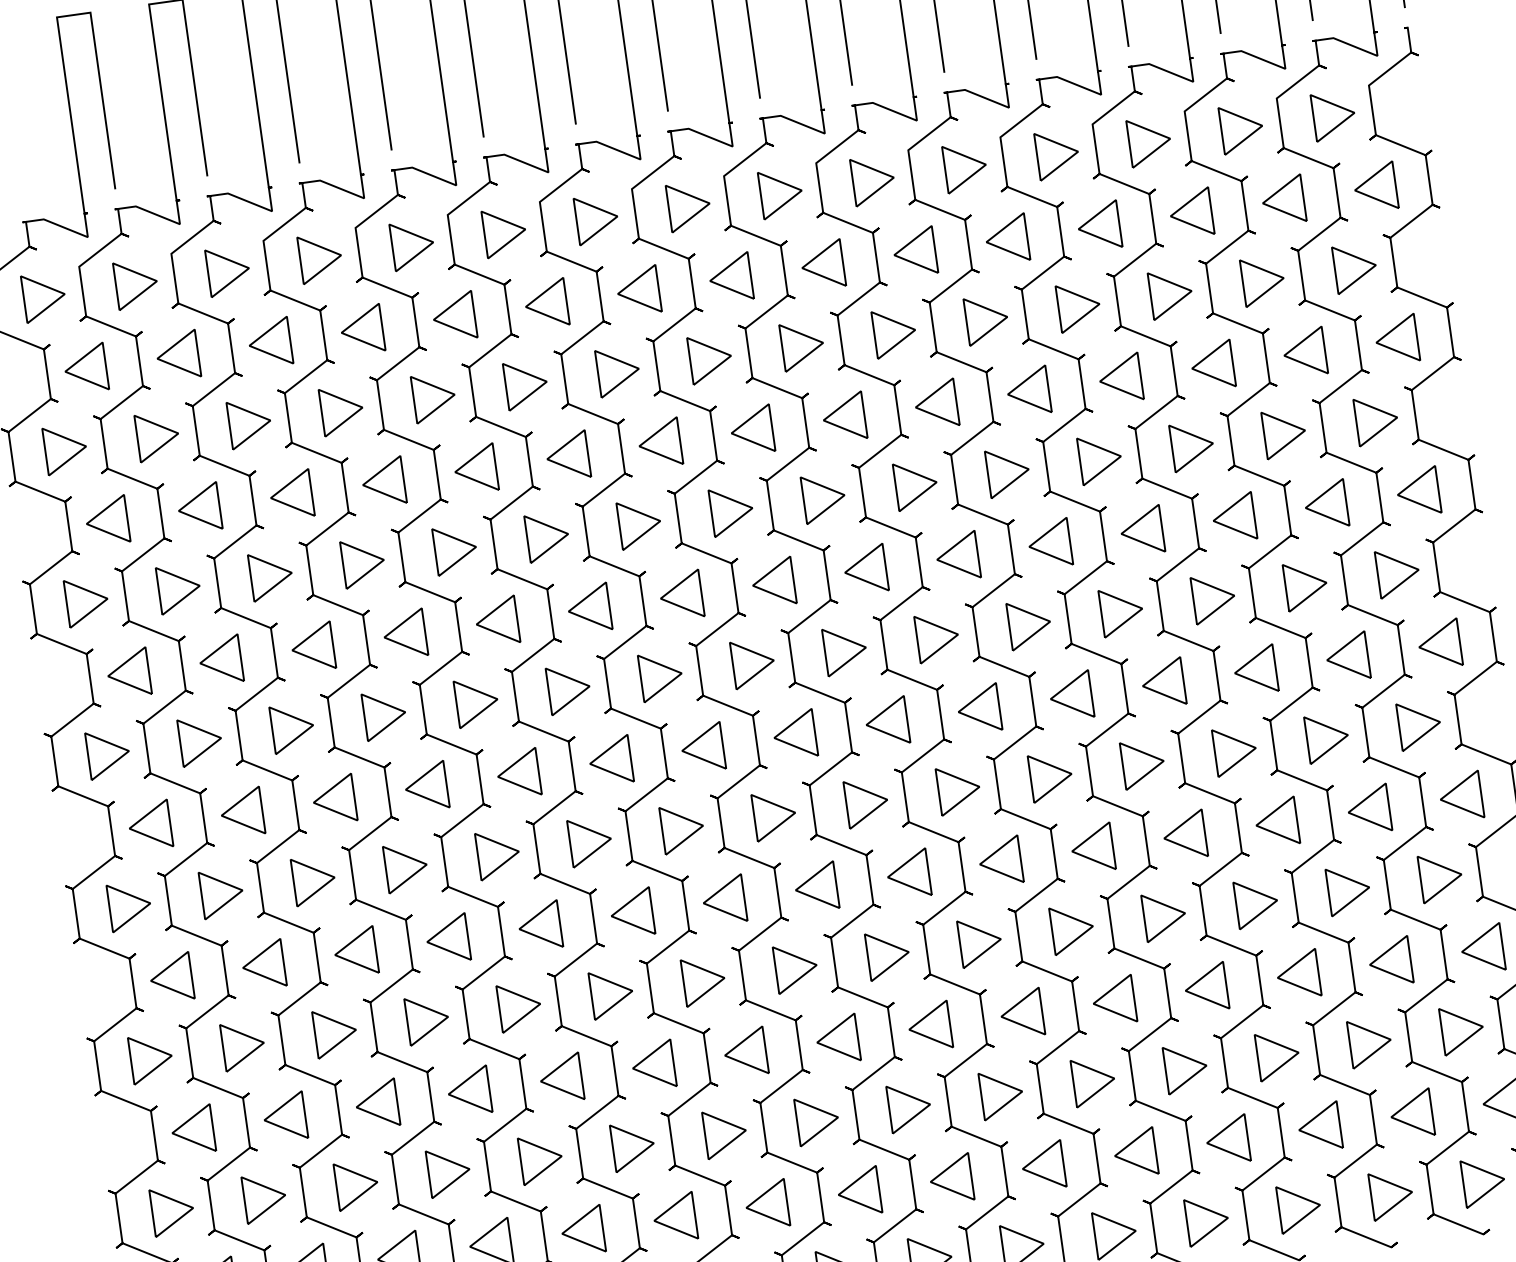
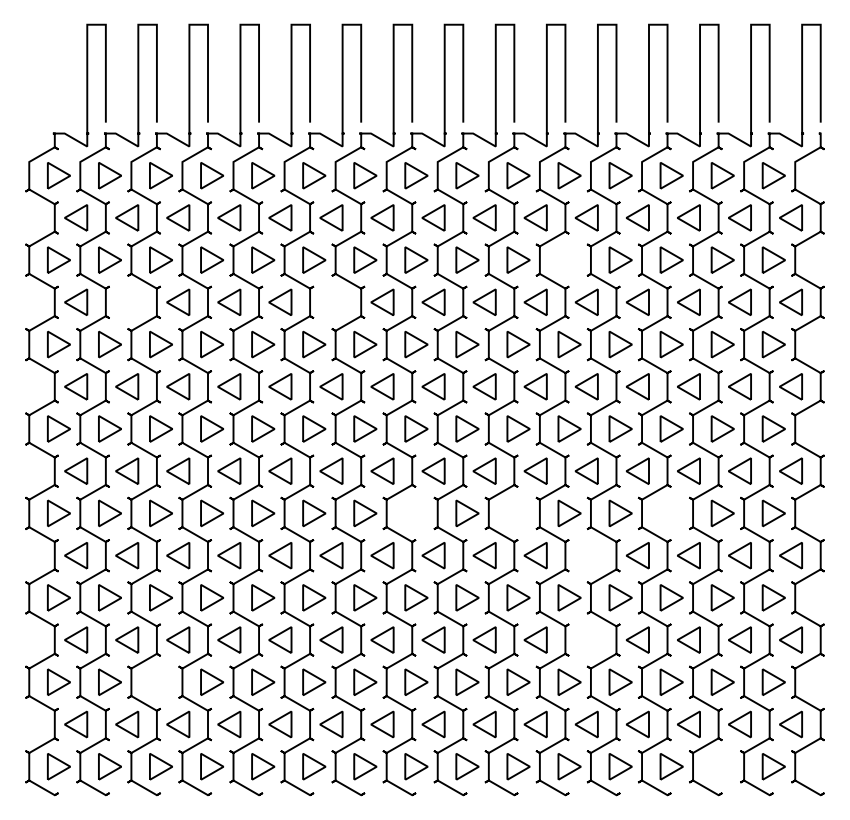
line: (987, 311) -> (570, 255), removed
line: (564, 447) -> (330, 297), removed
line: (196, 499) -> (126, 297), removed
line: (1239, 743) -> (674, 509), removed
line: (959, 780) -> (519, 508), removed
line: (777, 807) -> (418, 509), removed
line: (1087, 841) -> (584, 551), removed
line: (1110, 992) -> (585, 635), removed
line: (360, 1177) -> (163, 678), removed
line: (1393, 1186) -> (724, 762), removed

